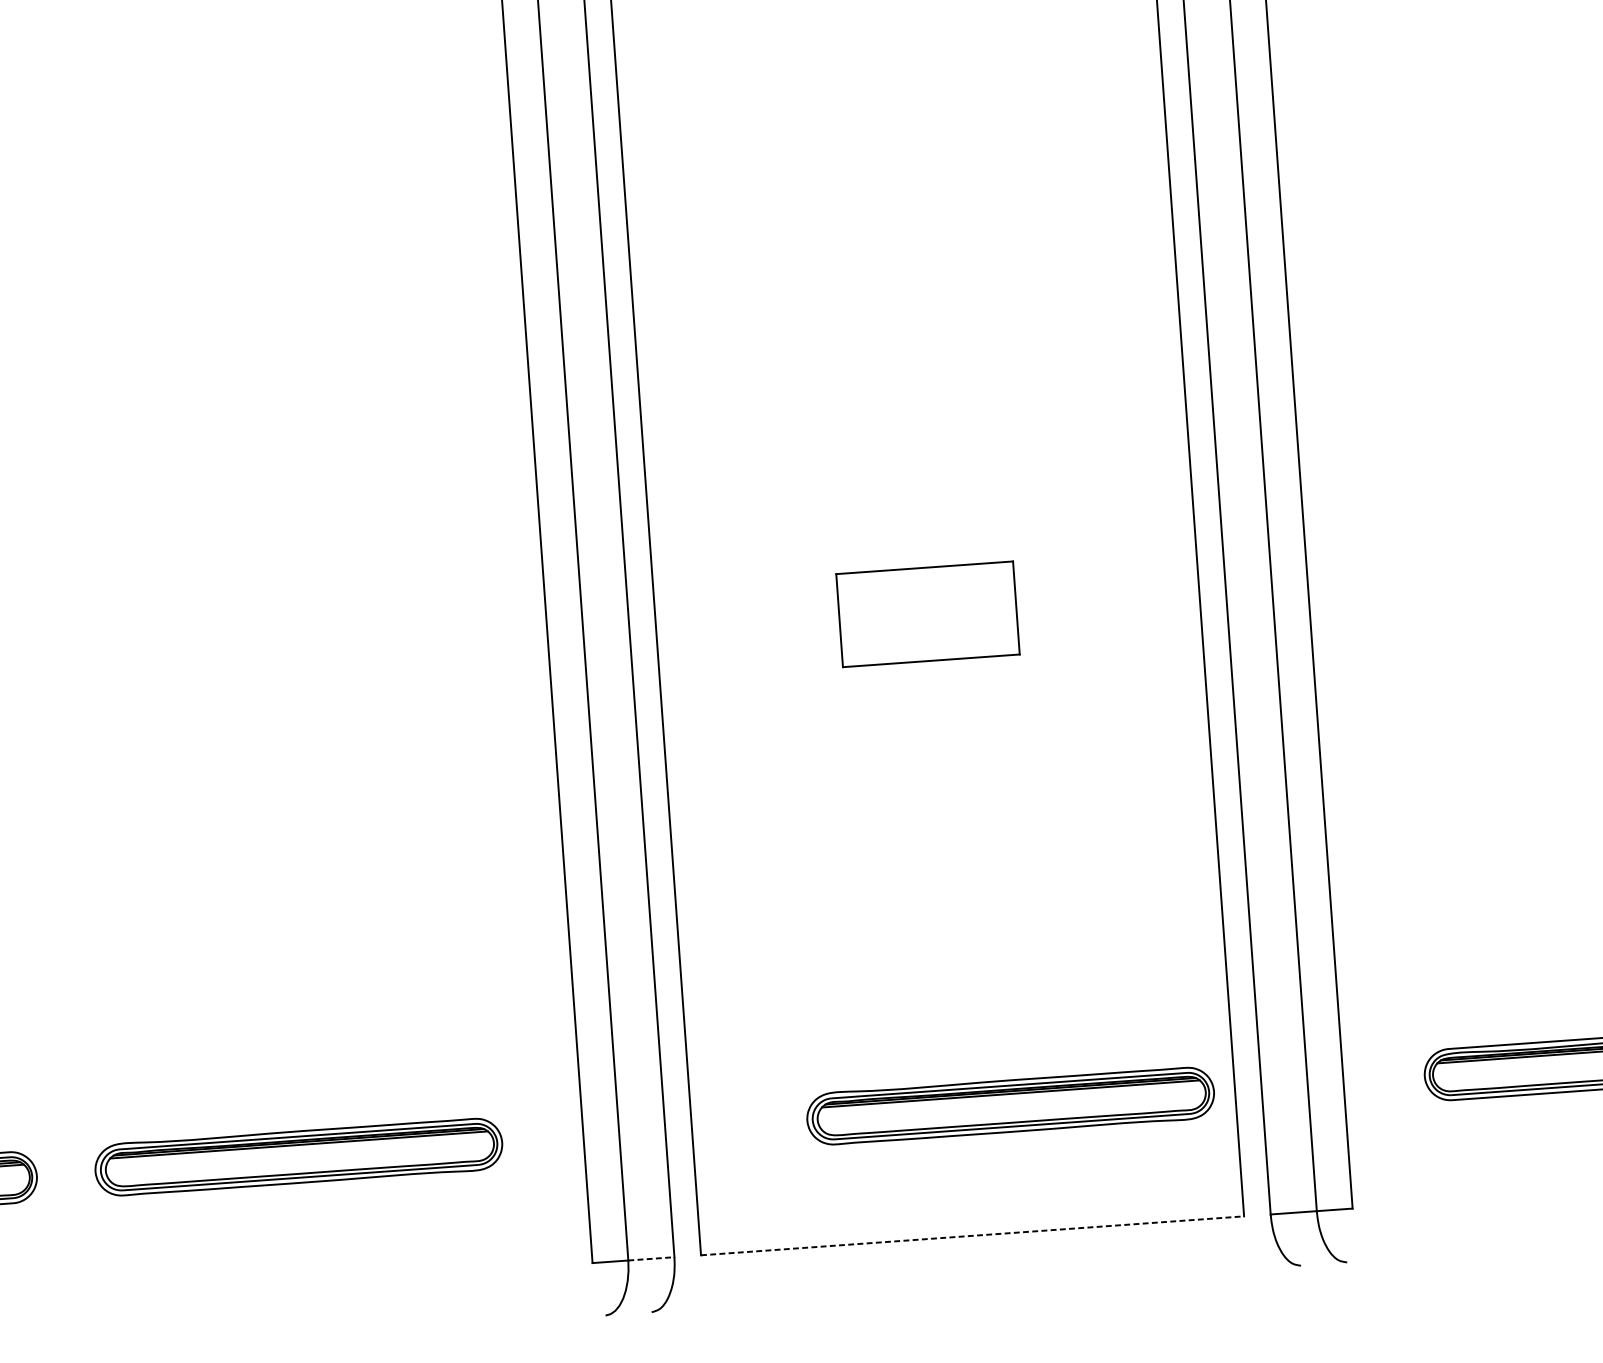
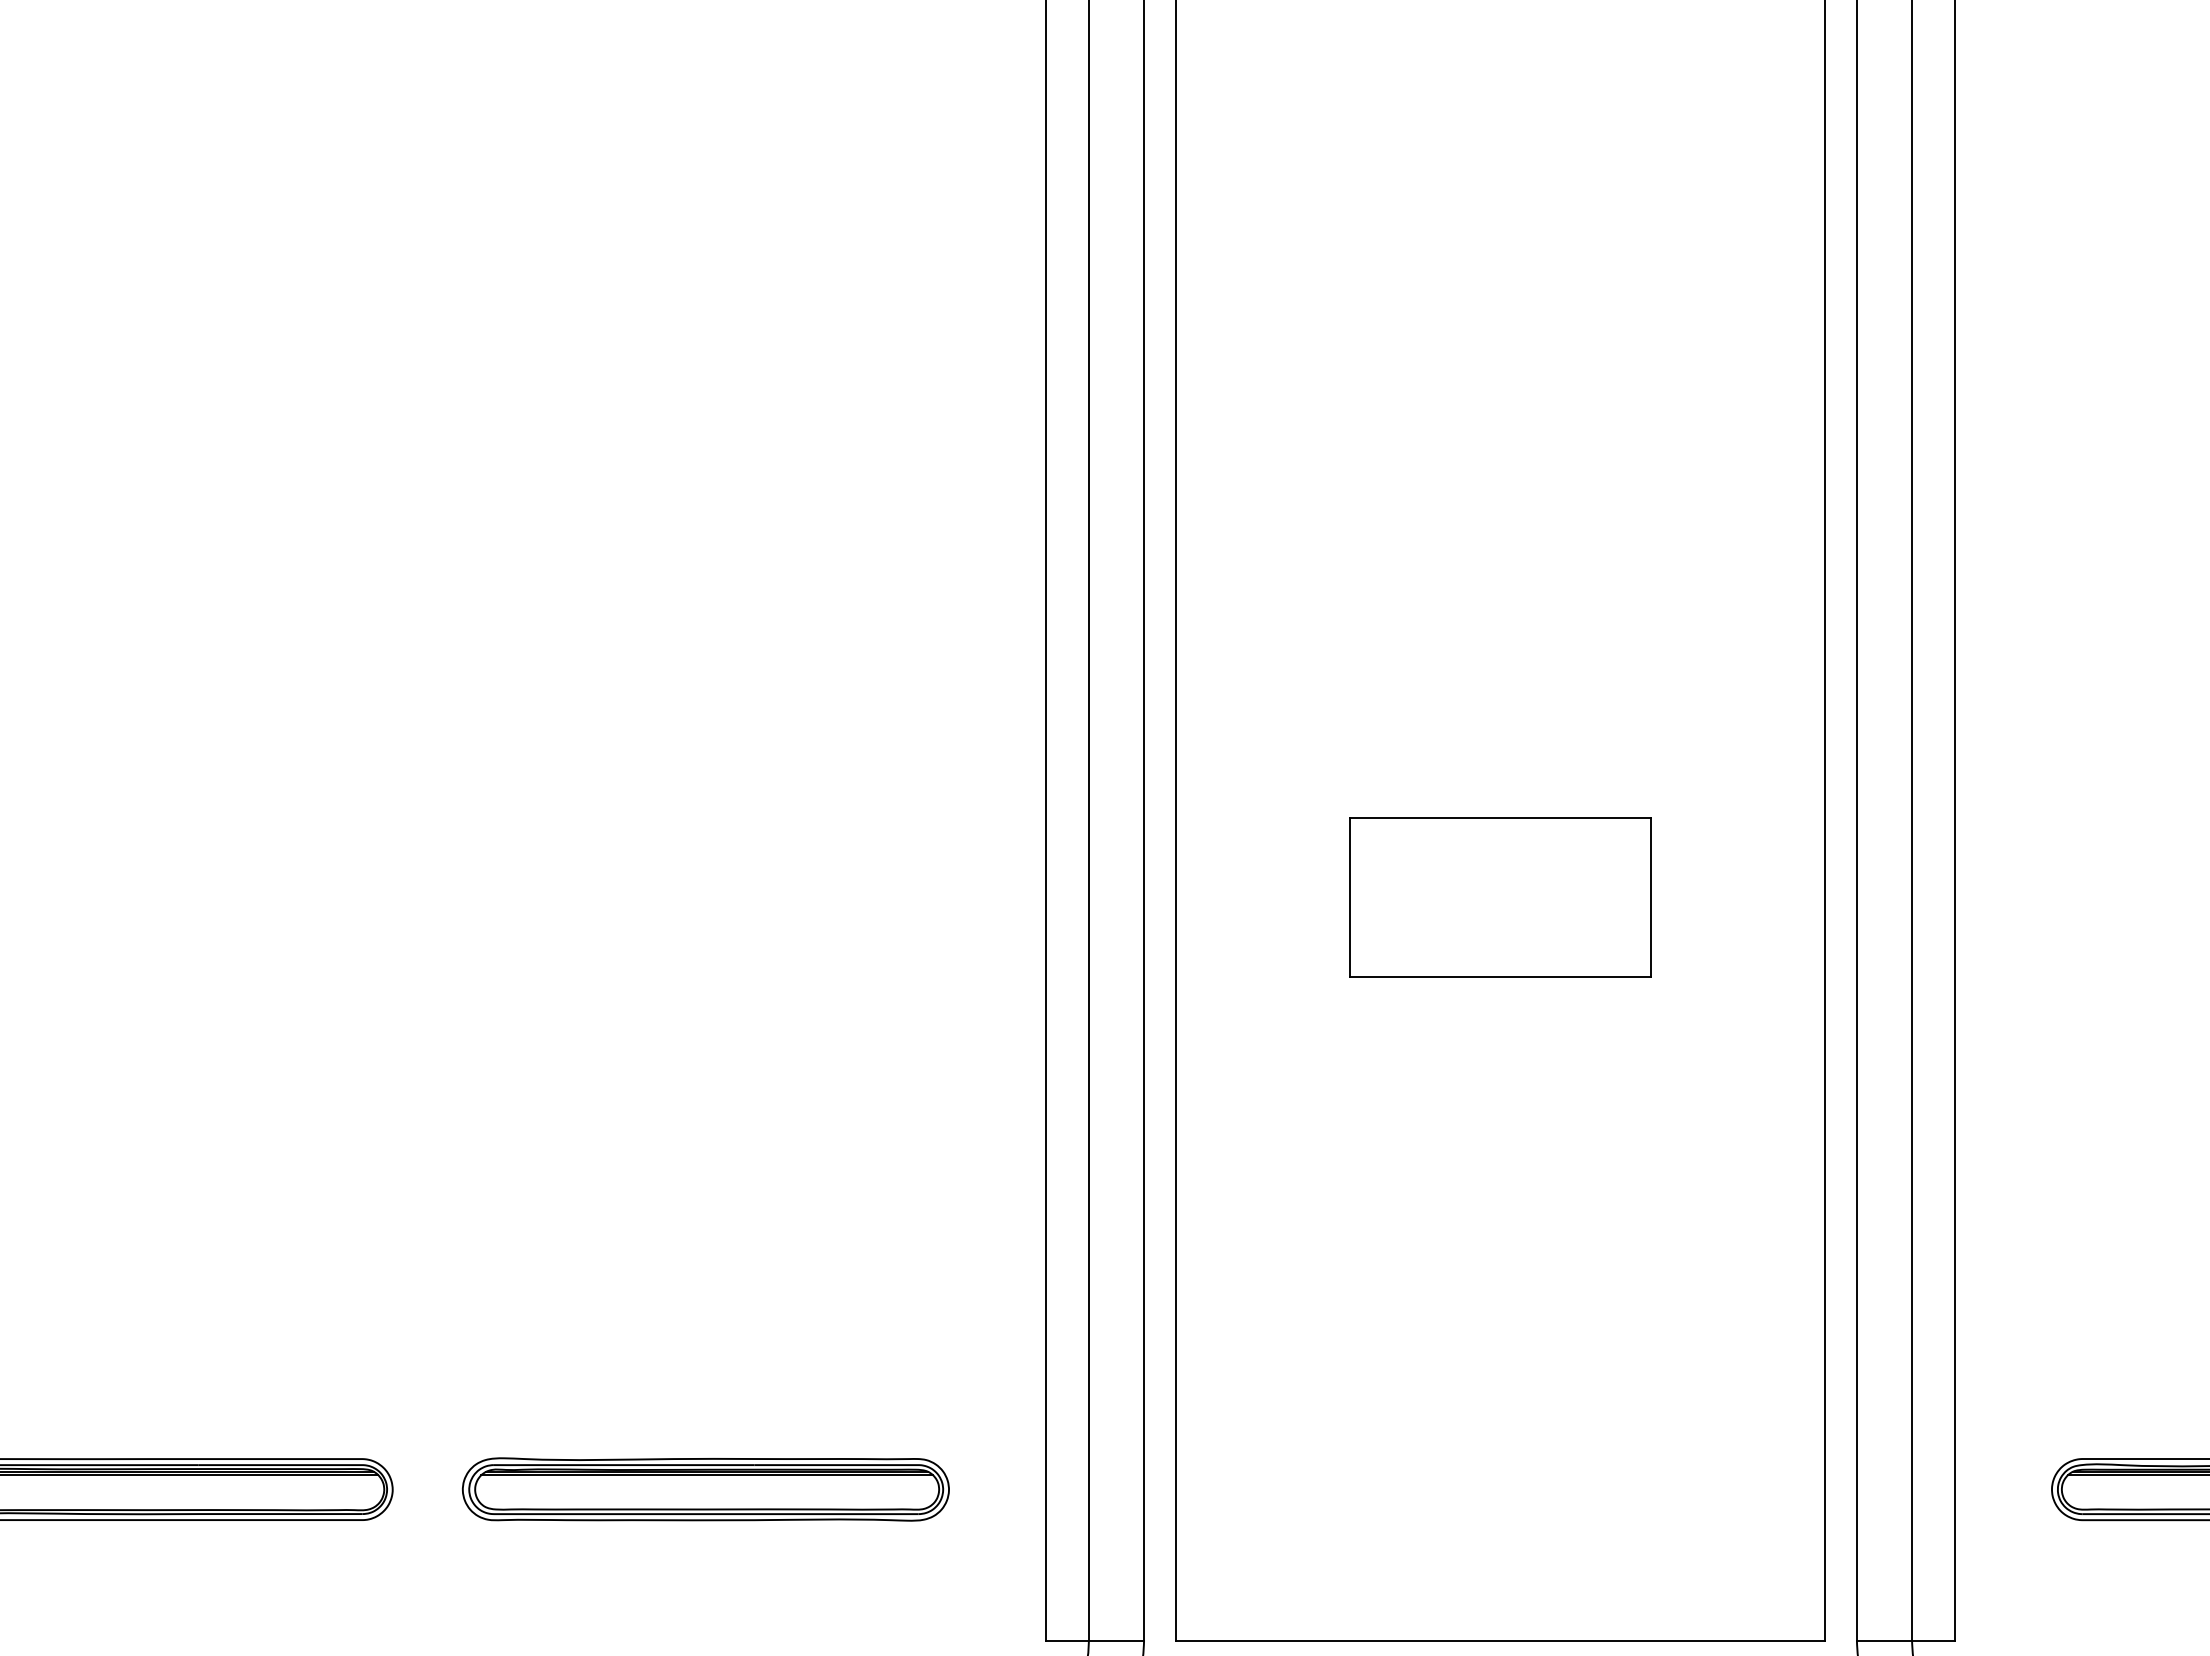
part: (928, 614) -> (1500, 897), size x1.43
part: (1010, 1106) -> (1556, 1489), removed
line: (972, 1235) -> (1500, 1640), dashed -> solid
line: (651, 1258) -> (1116, 1640), dashed -> solid

